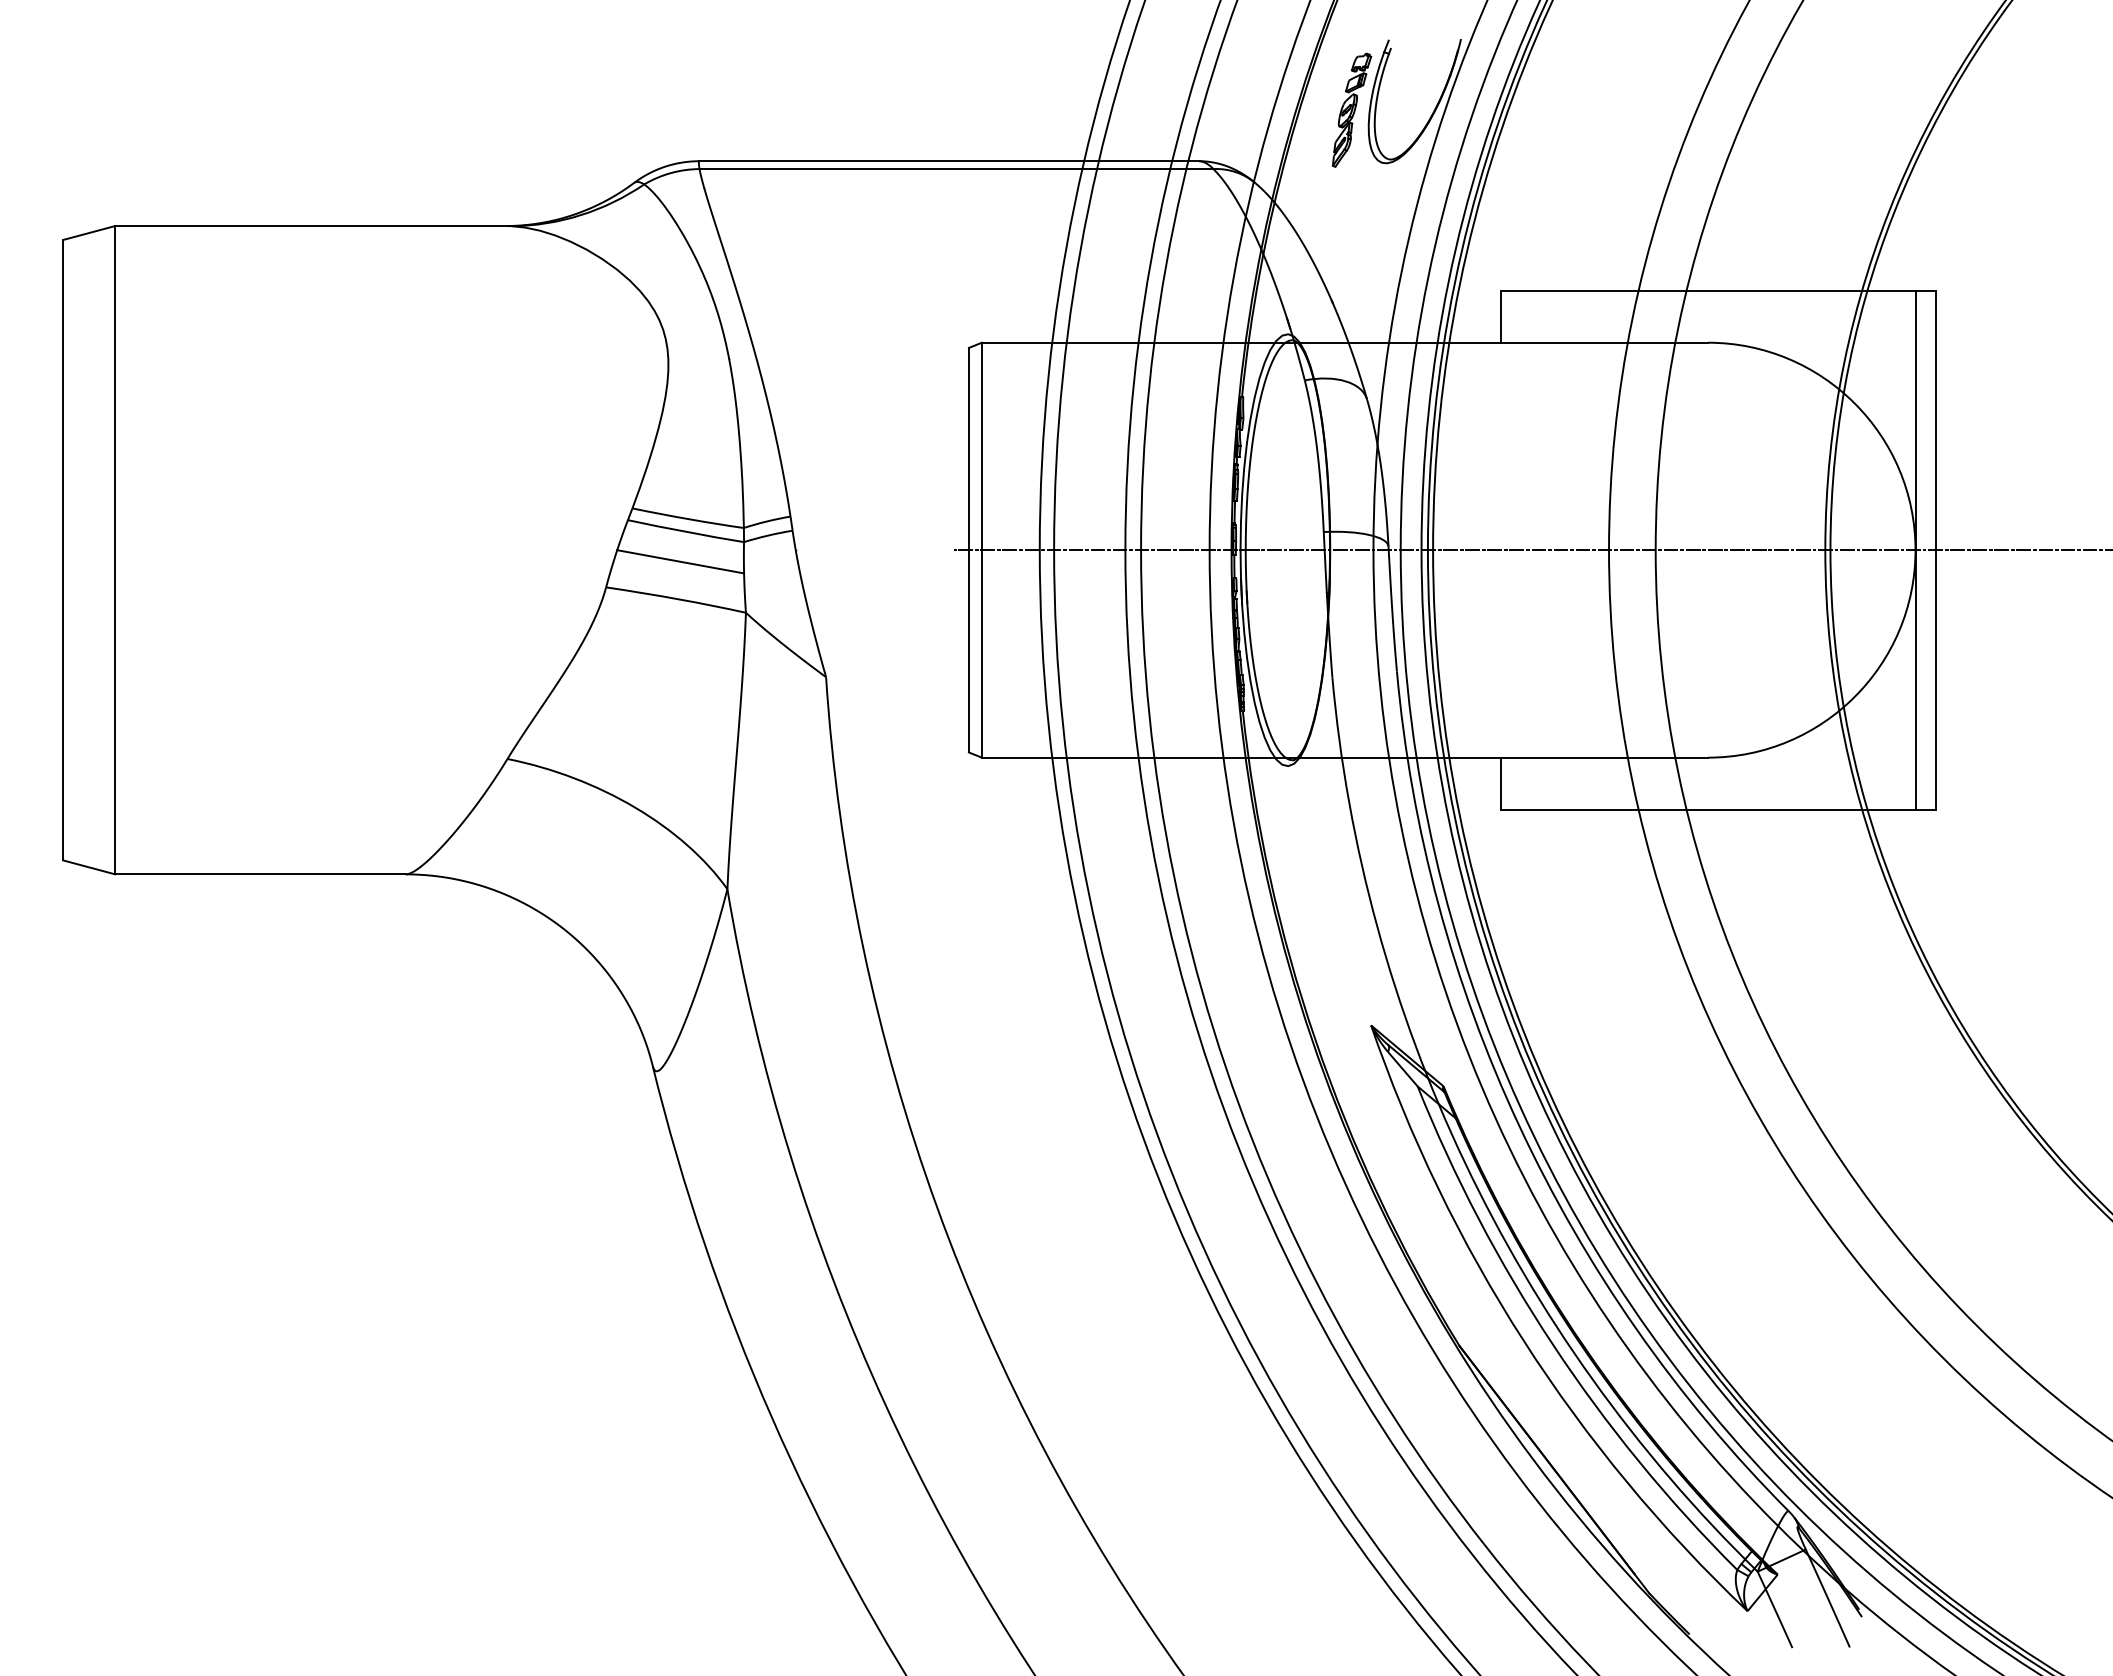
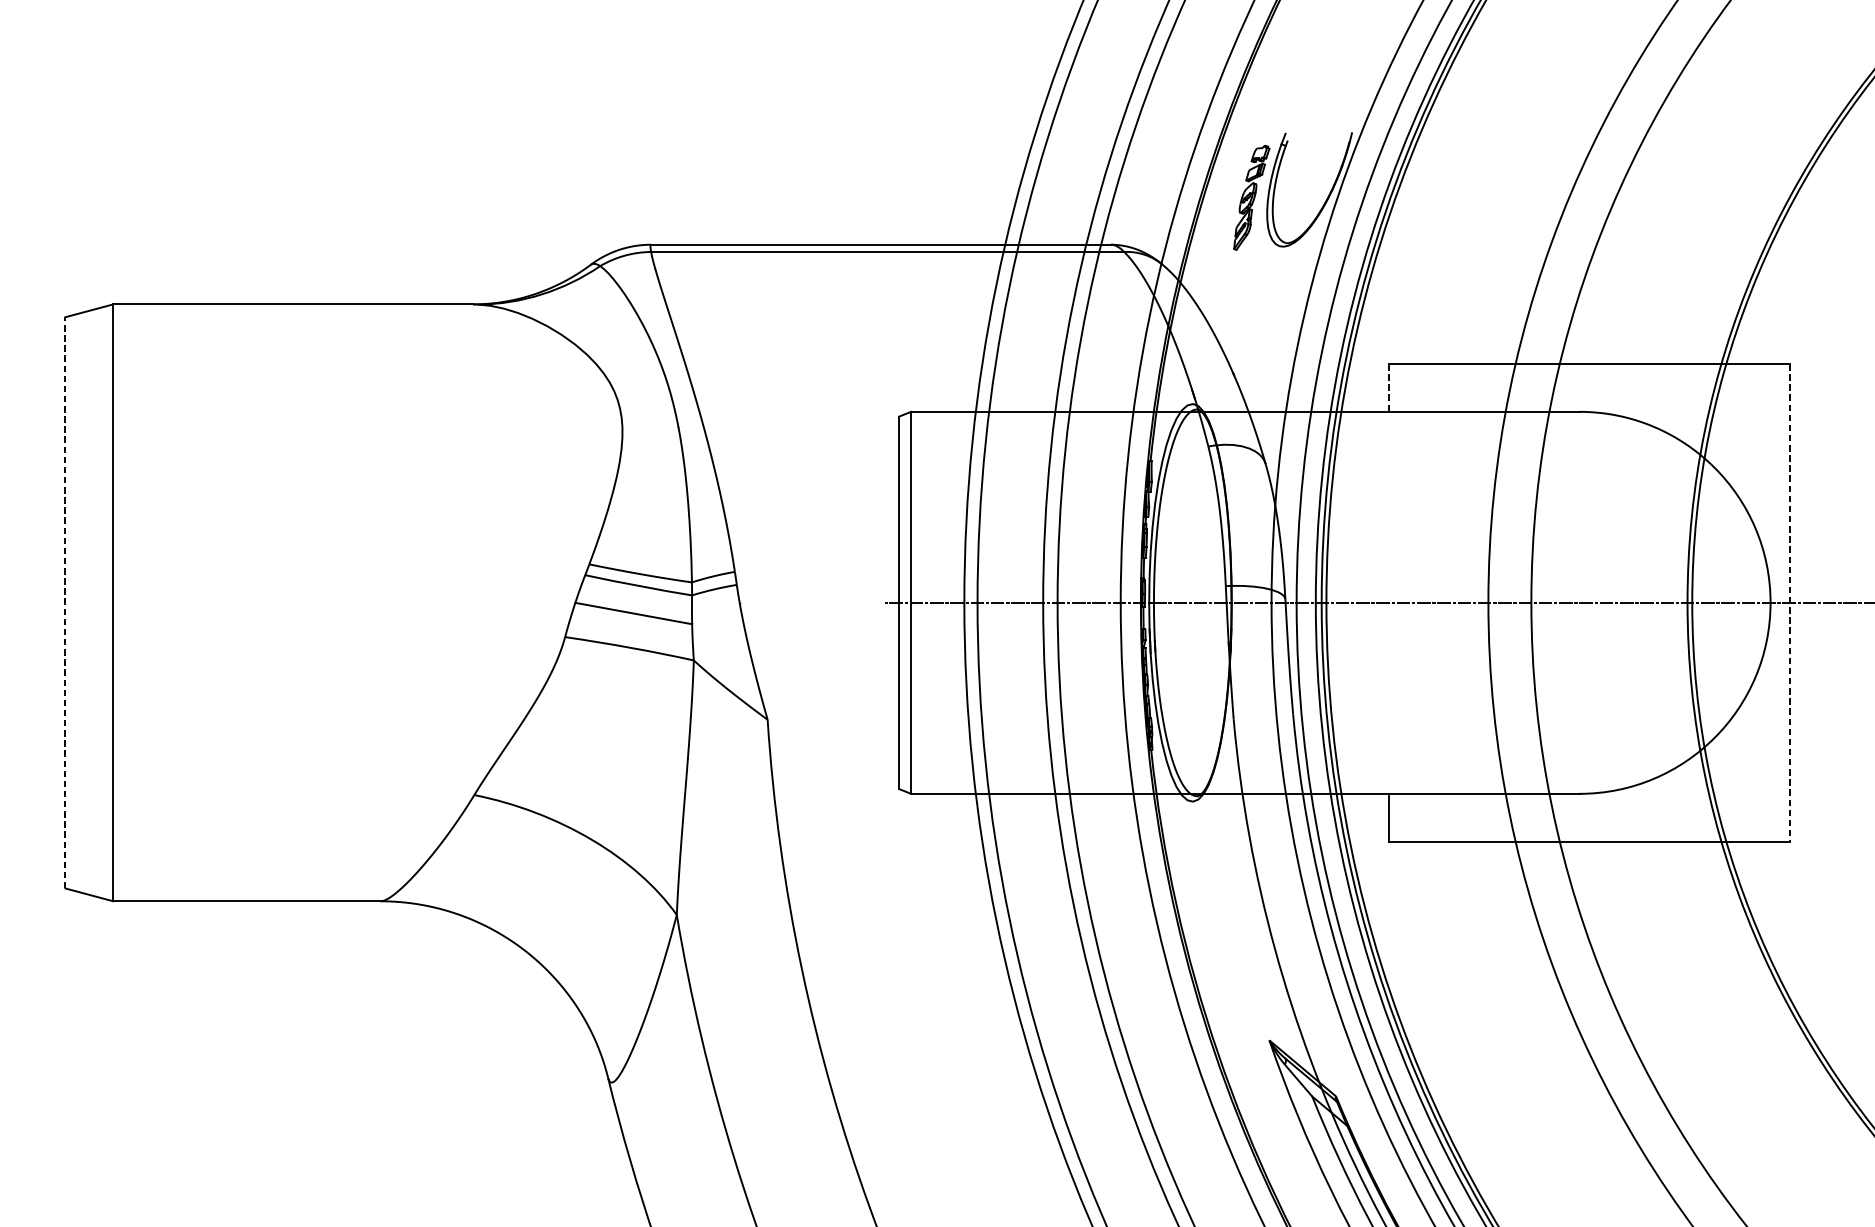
line: (1500, 316) -> (1388, 387), solid -> dashed
line: (63, 549) -> (65, 602), solid -> dashed
line: (1915, 549) -> (1770, 602), removed
line: (1936, 550) -> (1789, 603), solid -> dashed

